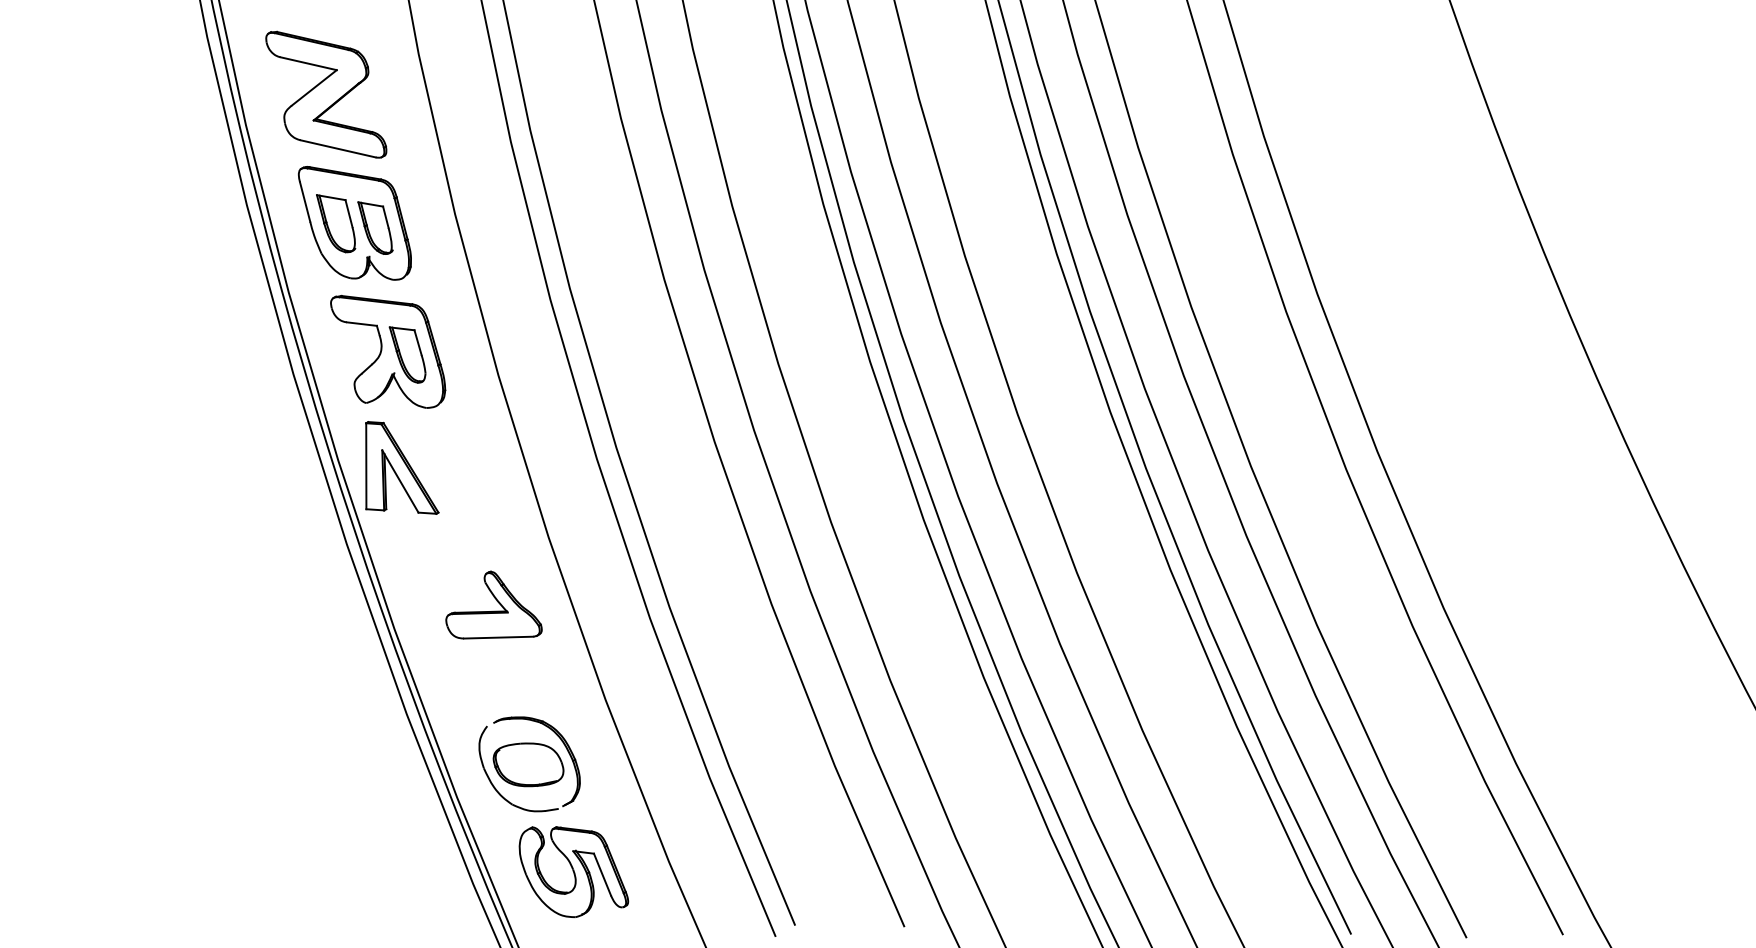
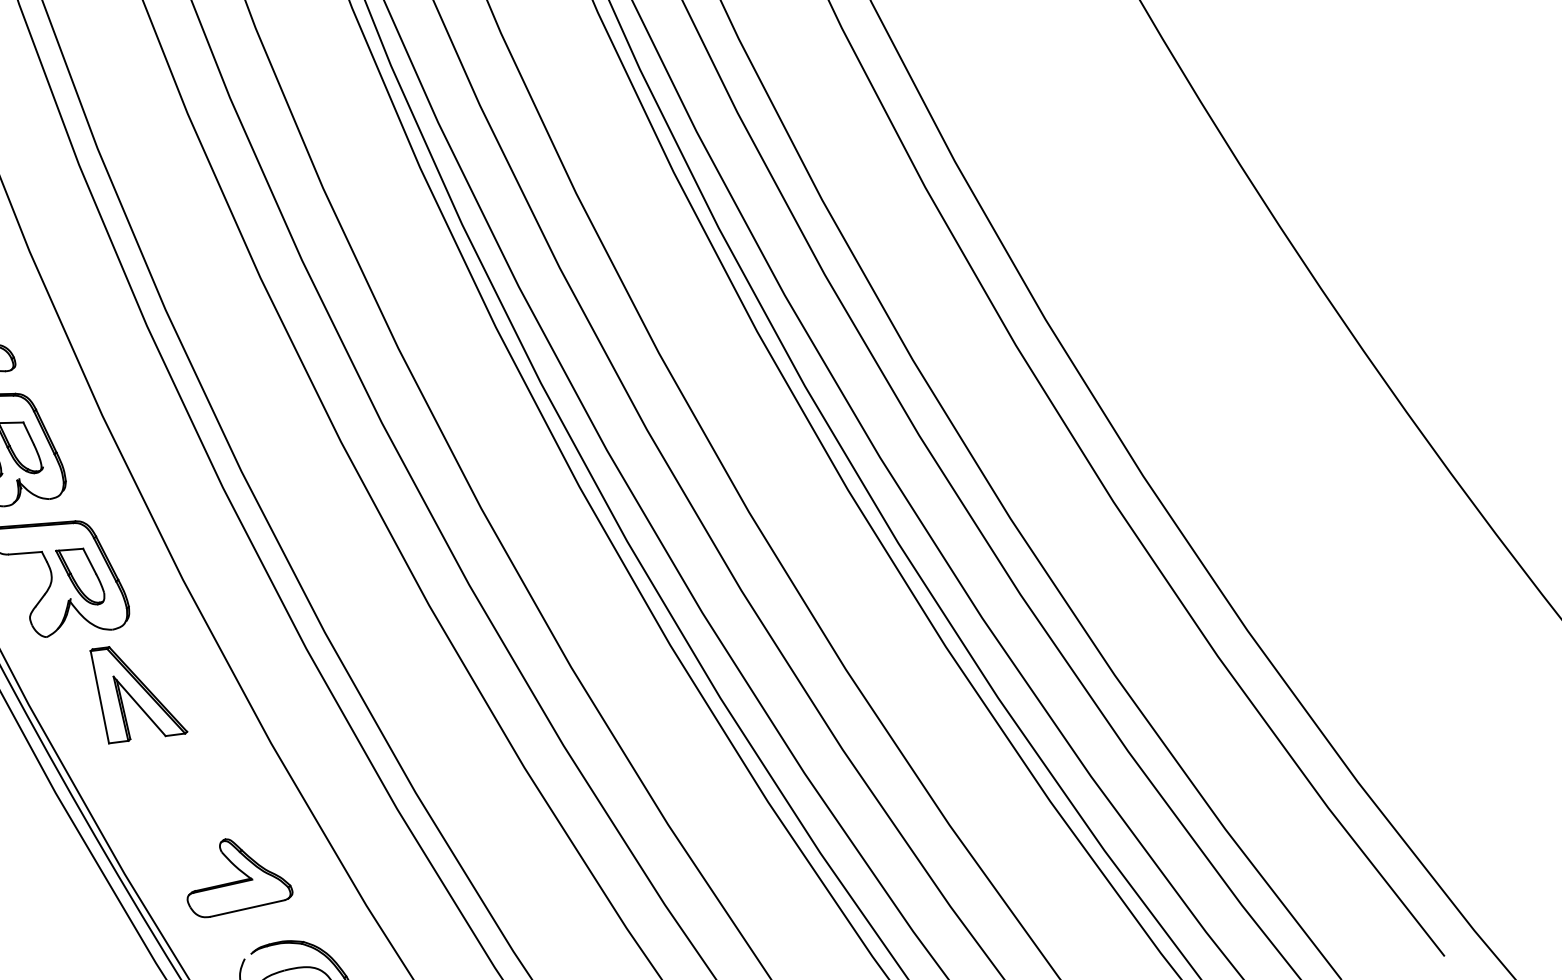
part: (402, 467) -> (138, 690), moved
part: (493, 604) -> (235, 874), moved

